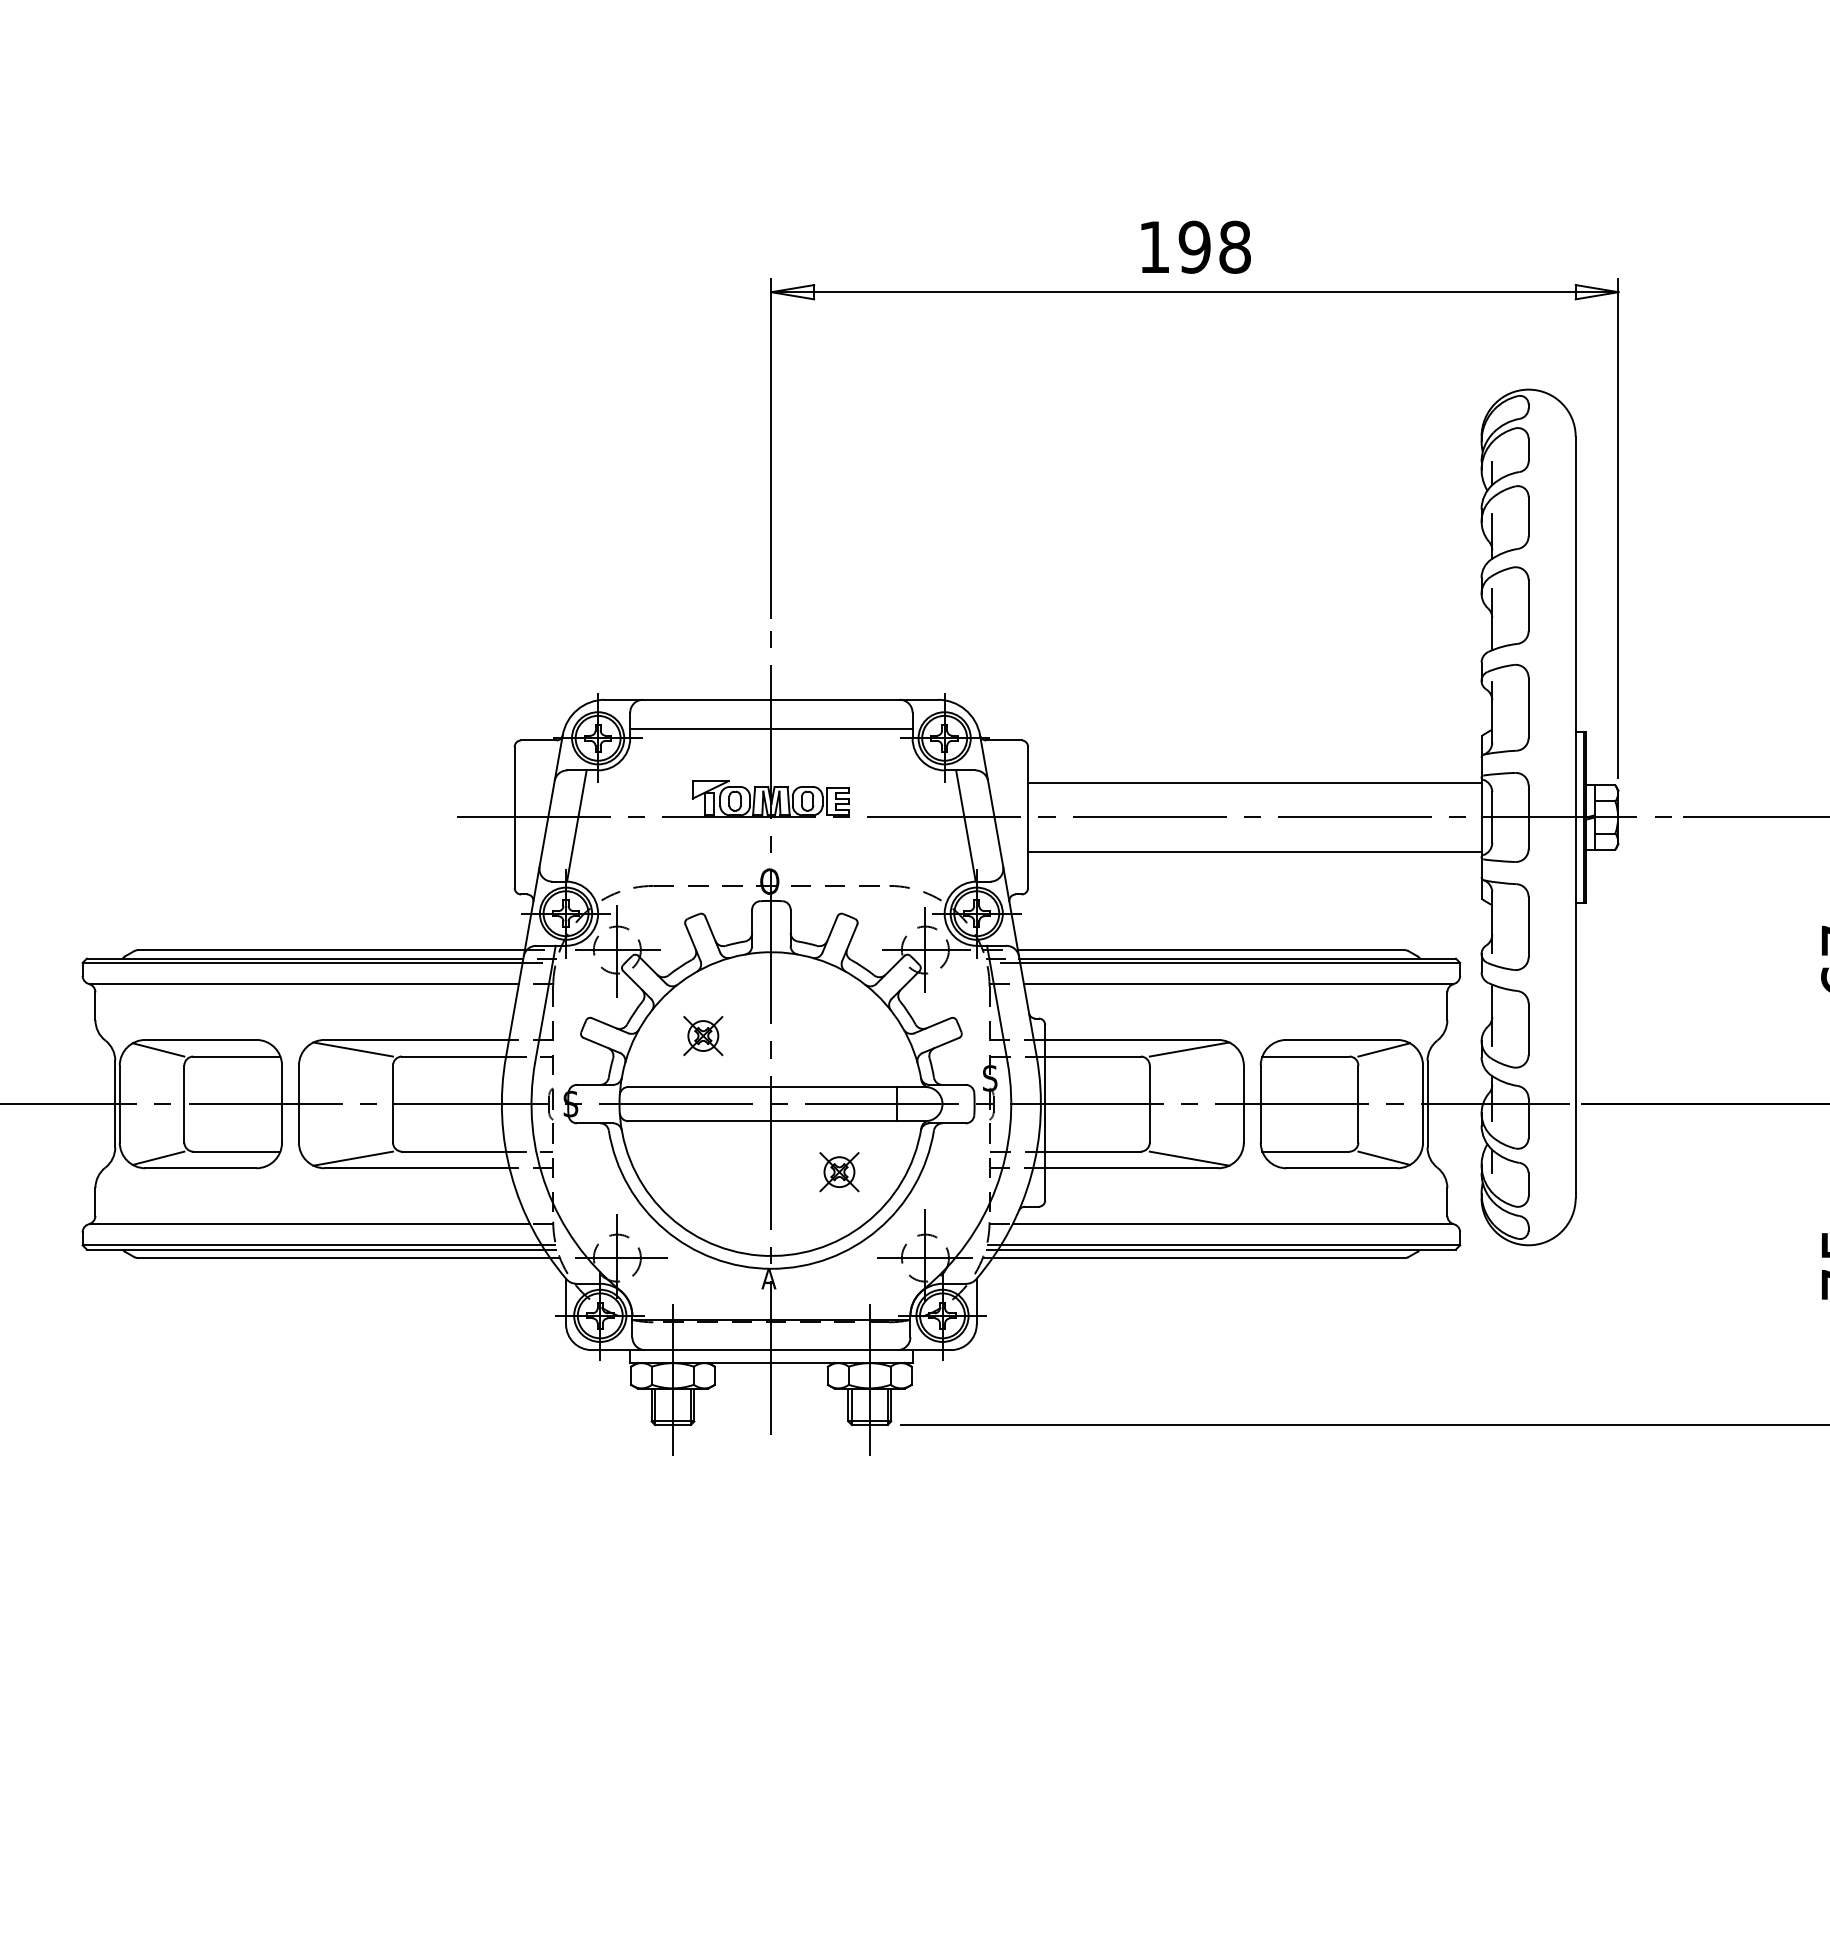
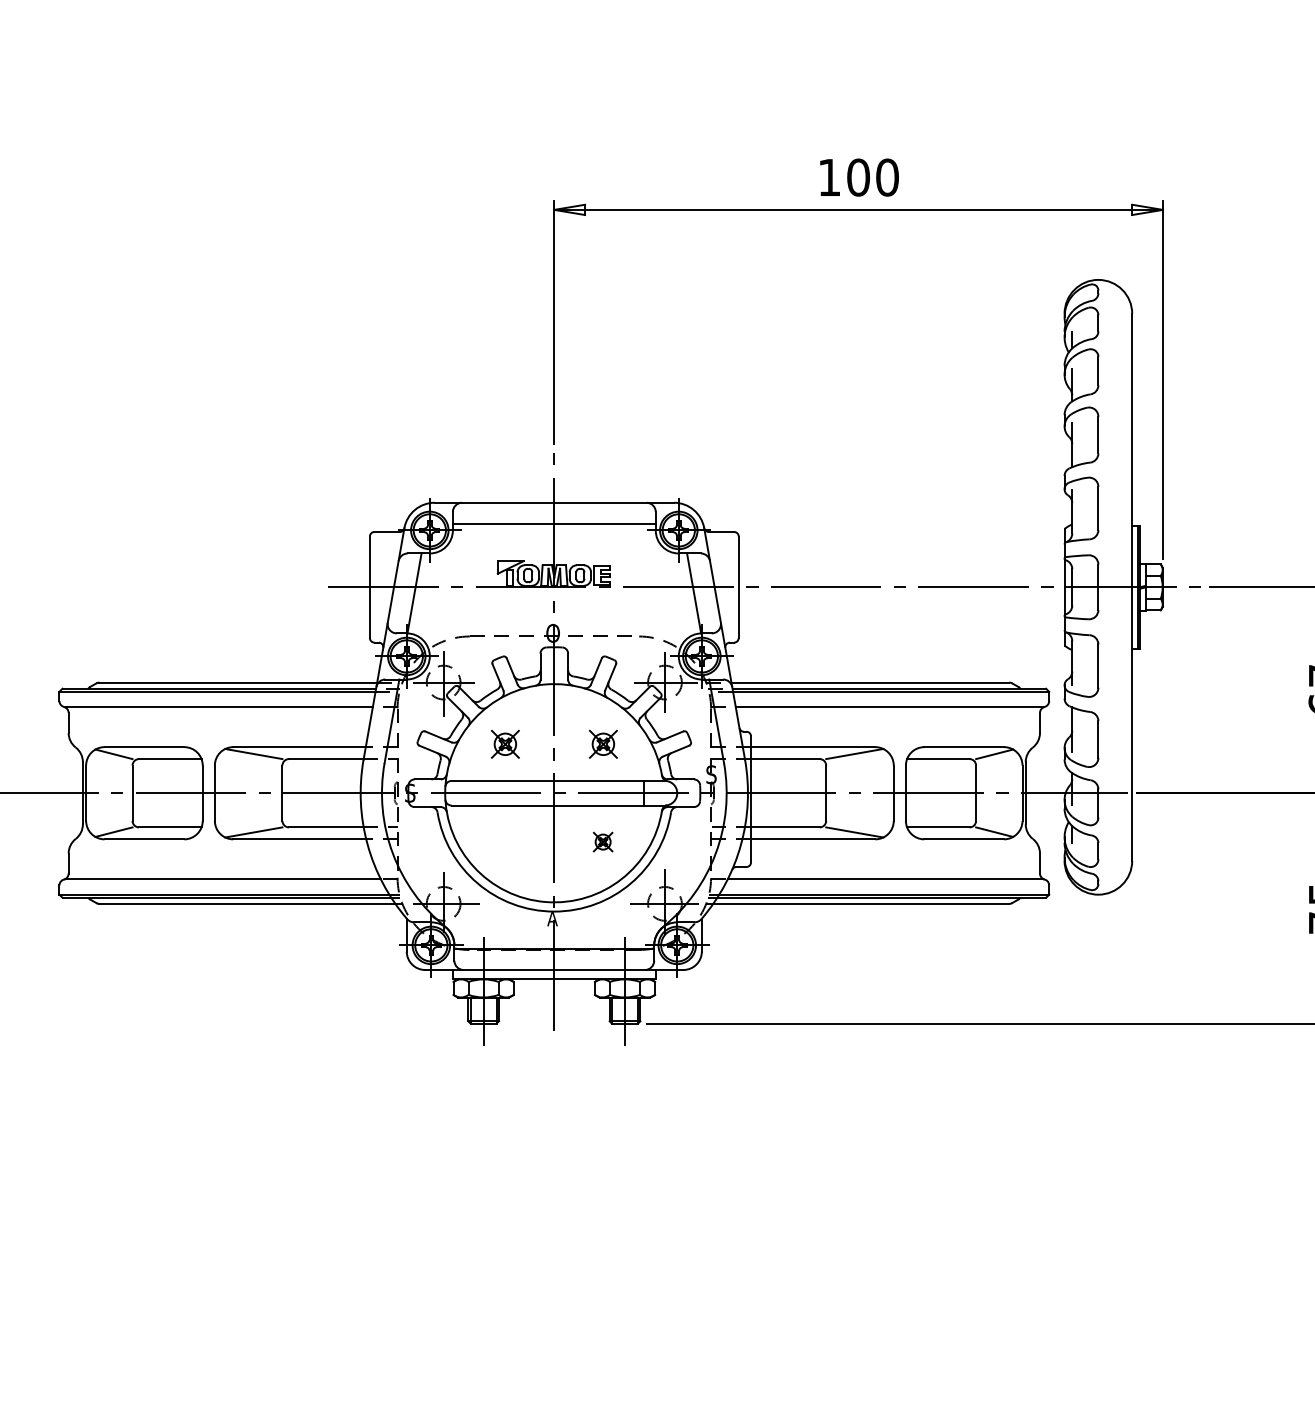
text: (1214, 247) -> (872, 177), 198 -> 100
line: (1254, 782) -> (901, 562), removed
line: (1254, 851) -> (901, 611), removed
part: (838, 1034) -> (602, 743), added
part: (838, 1171) -> (602, 841), size x0.7

